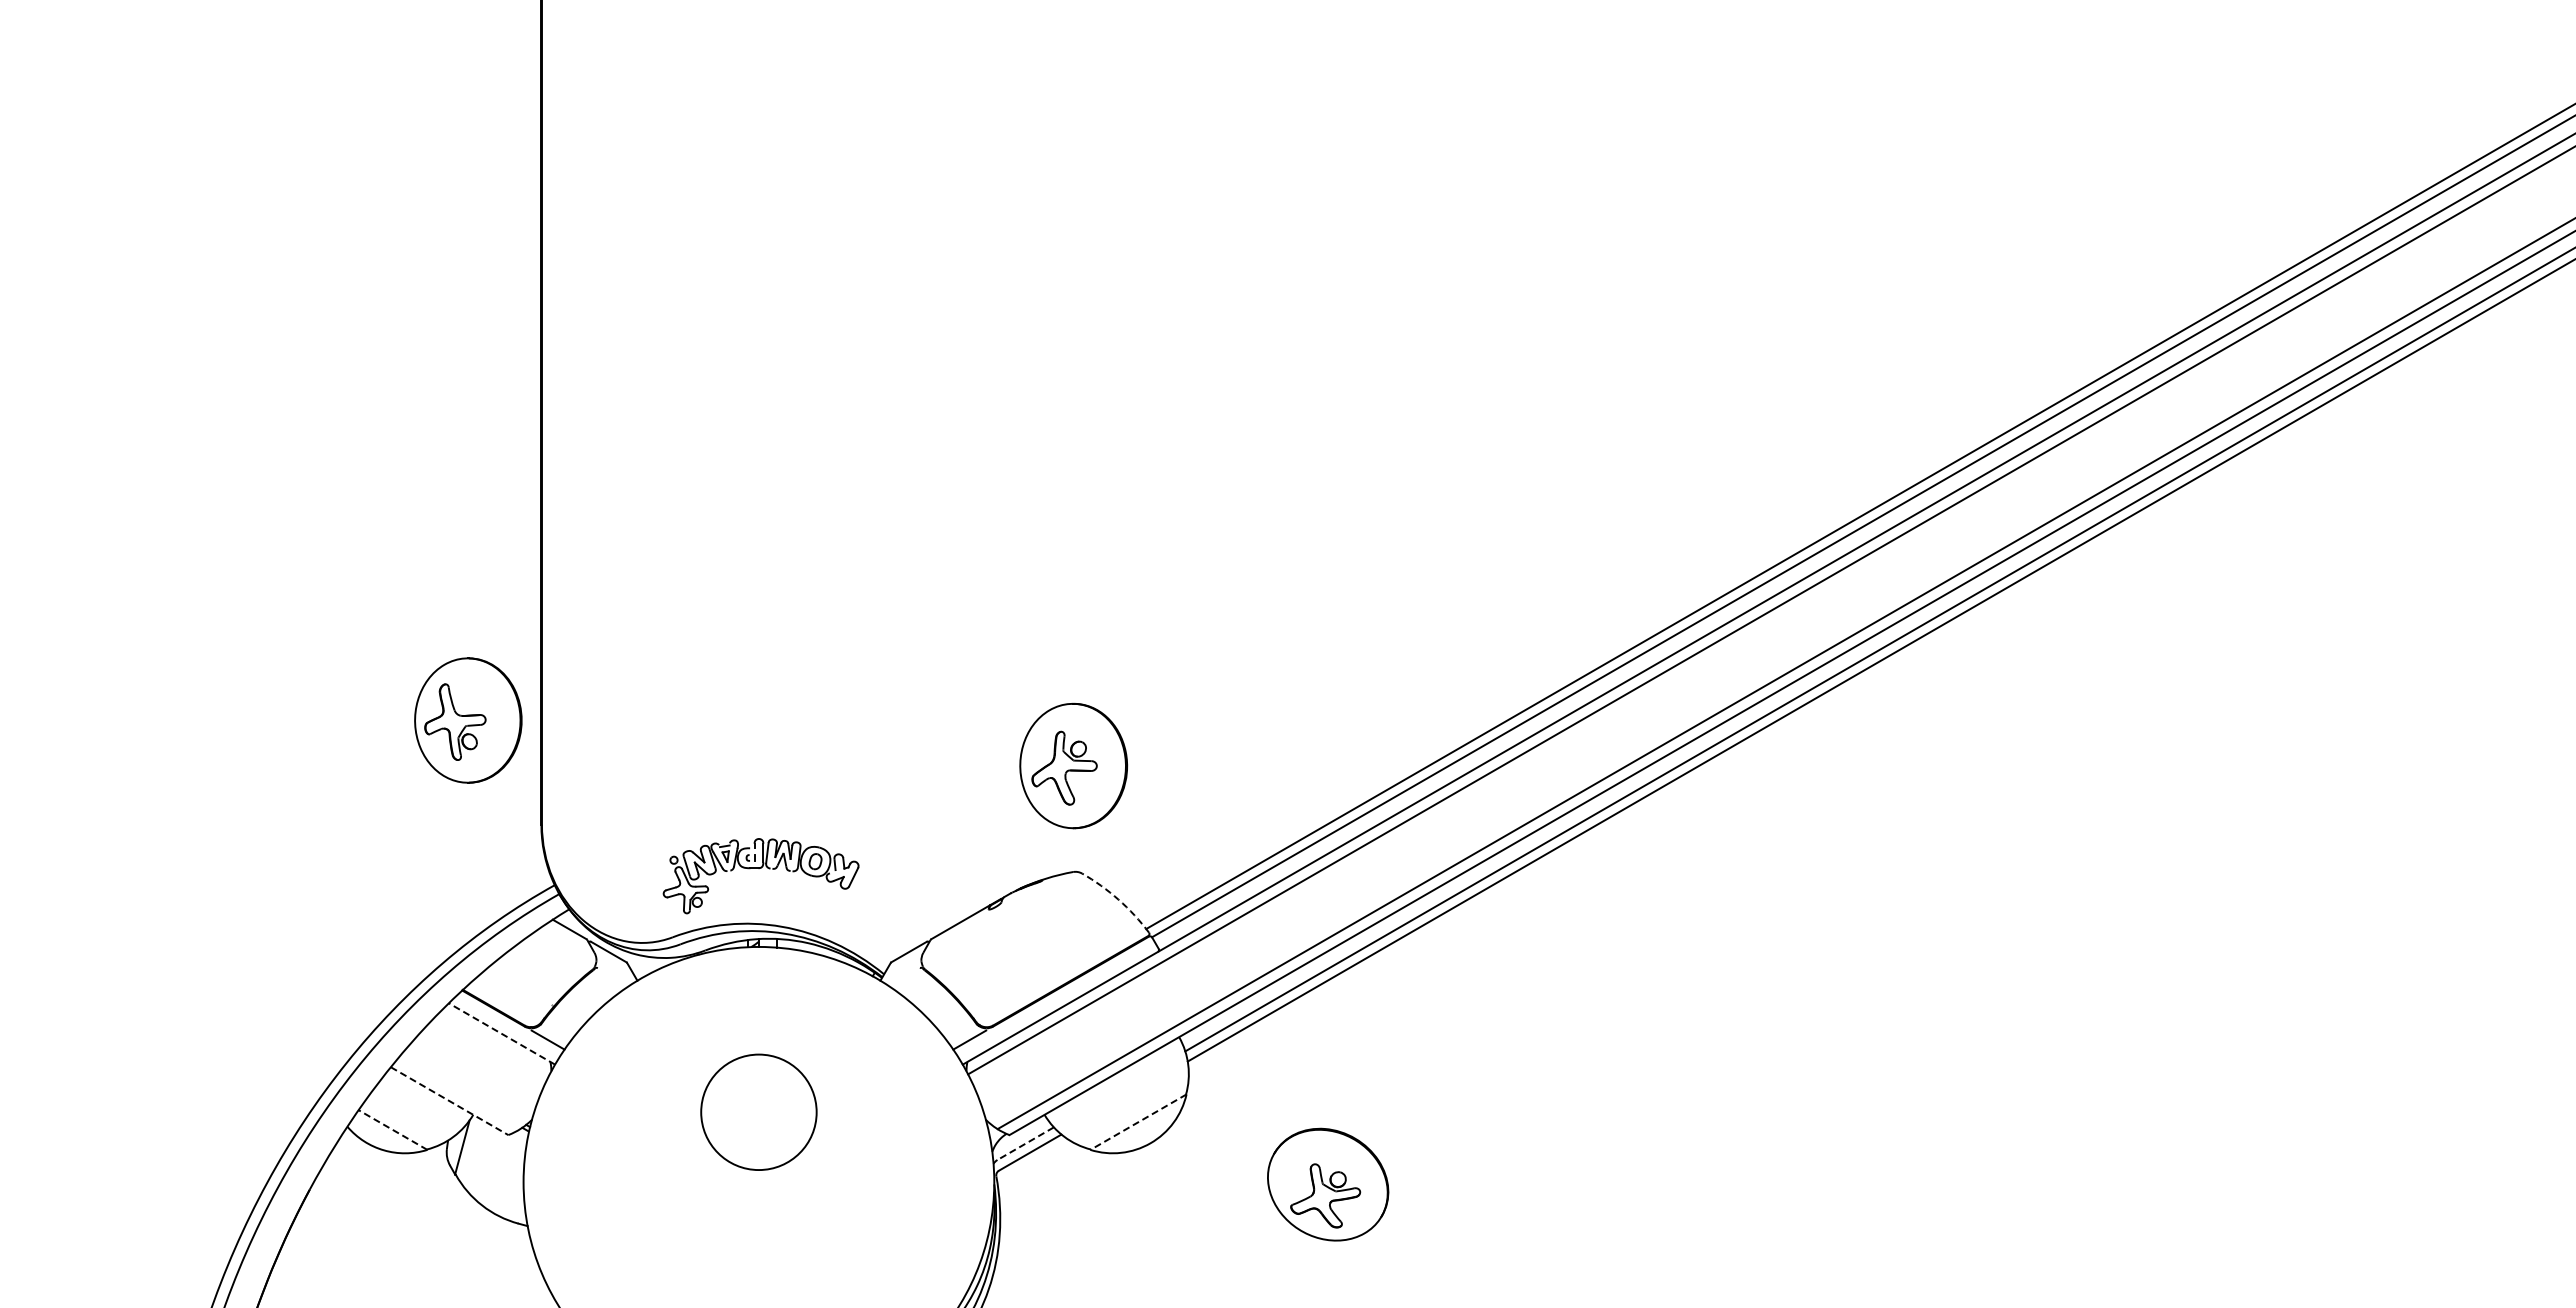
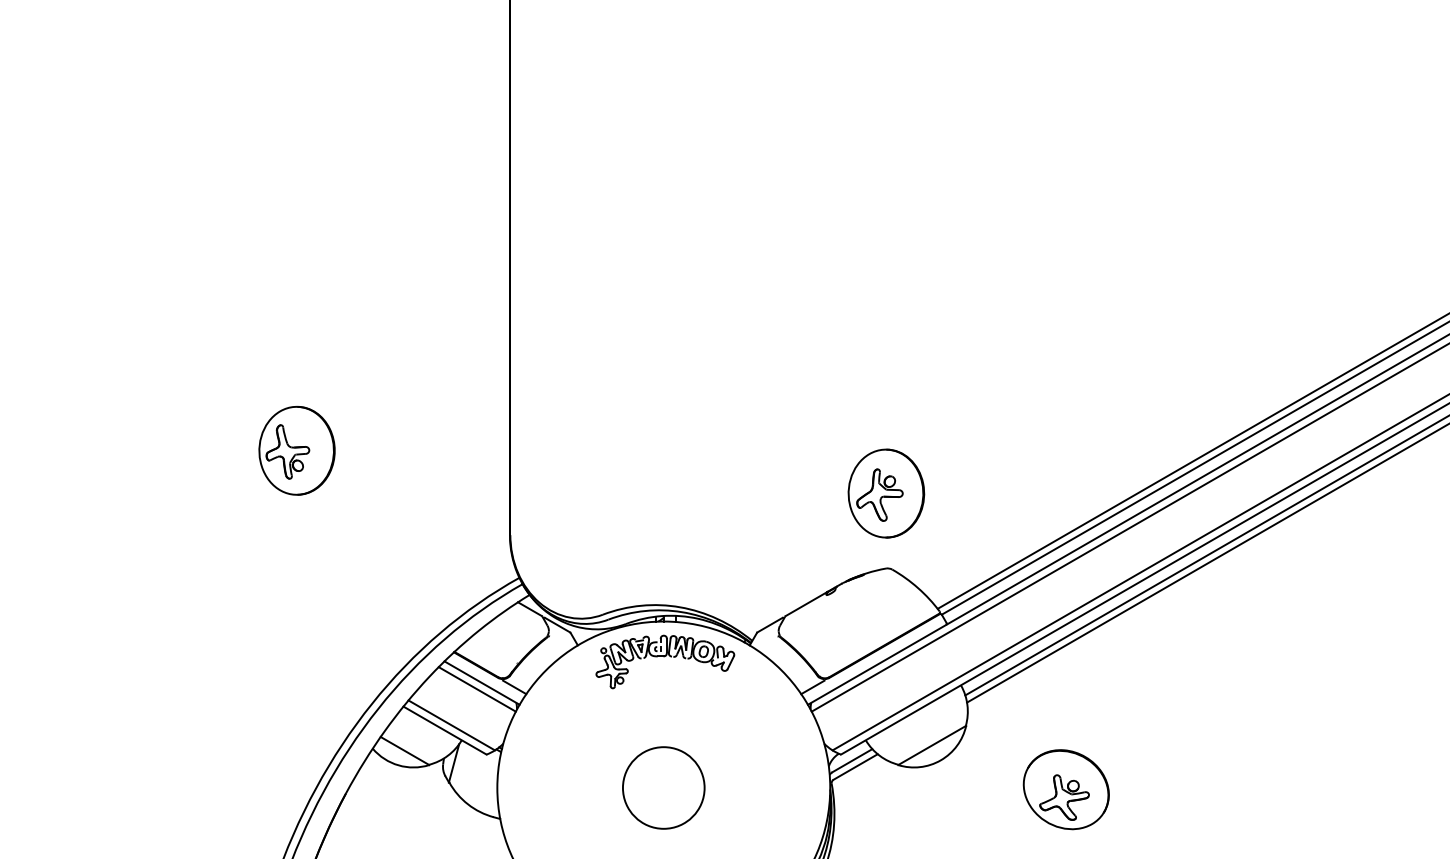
part: (468, 720) -> (297, 450), moved
part: (760, 868) -> (664, 656), moved
arc: (1118, 899) -> (918, 587), dashed -> solid
line: (501, 1033) -> (481, 682), dashed -> solid
line: (494, 1042) -> (476, 689), added
line: (458, 1093) -> (451, 725), added
line: (449, 1101) -> (444, 730), dashed -> solid
circle: (758, 1111) -> (663, 787), moved
line: (1138, 1122) -> (932, 745), dashed -> solid
line: (393, 1130) -> (405, 751), dashed -> solid
line: (1025, 1143) -> (852, 760), dashed -> solid

